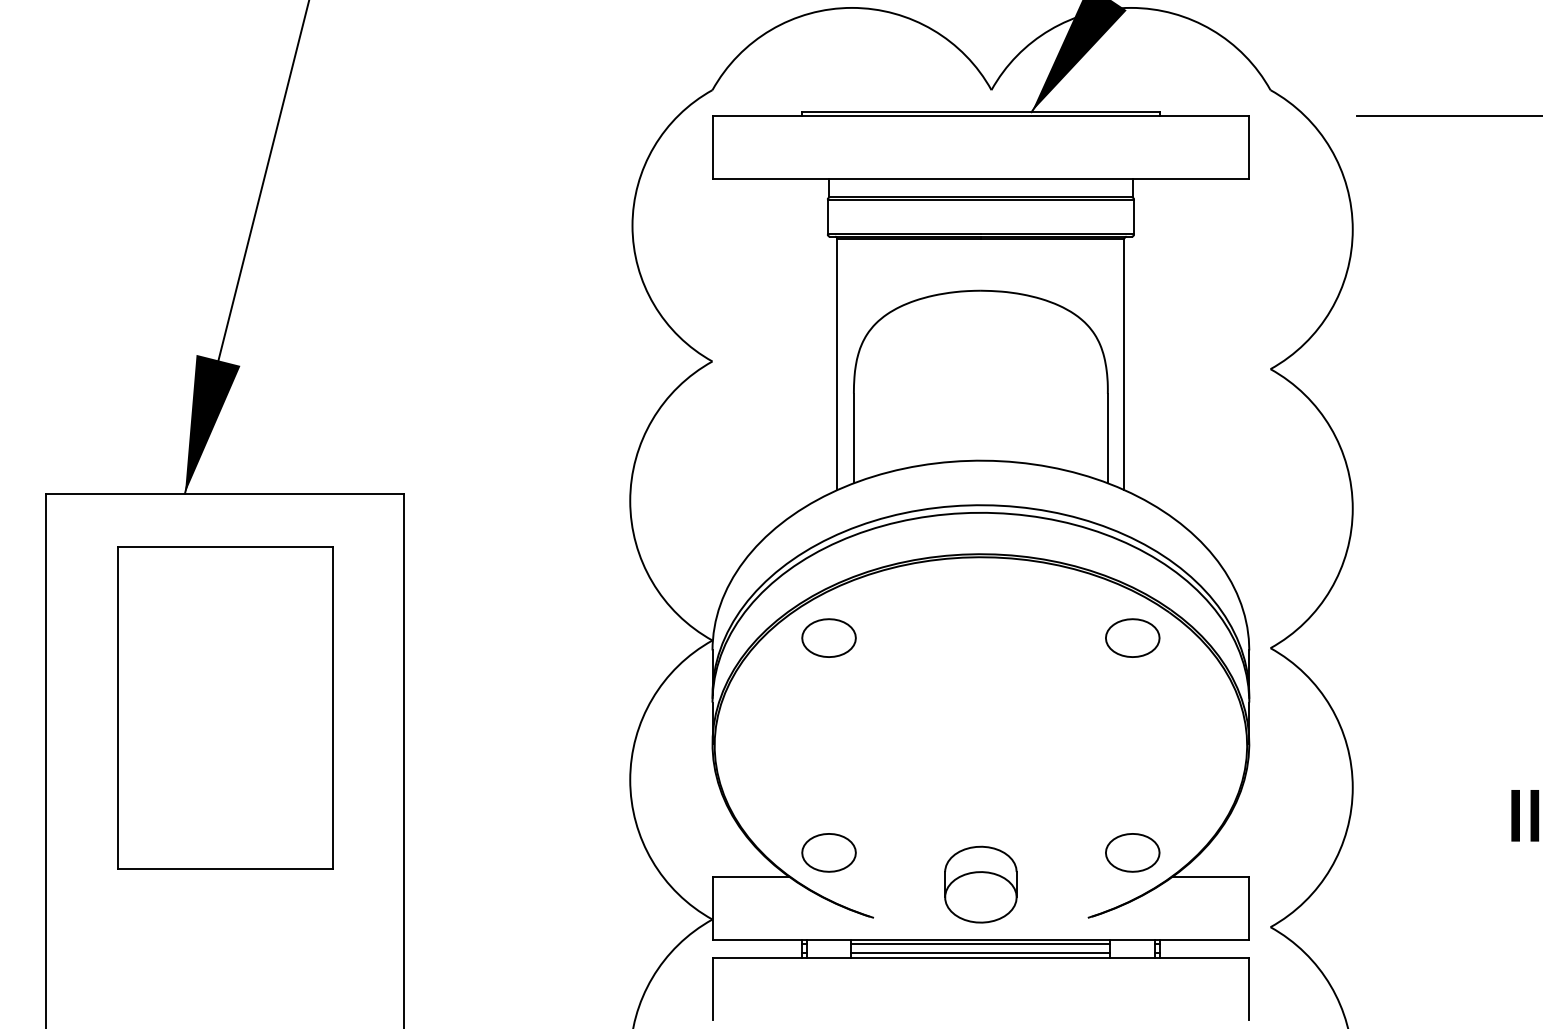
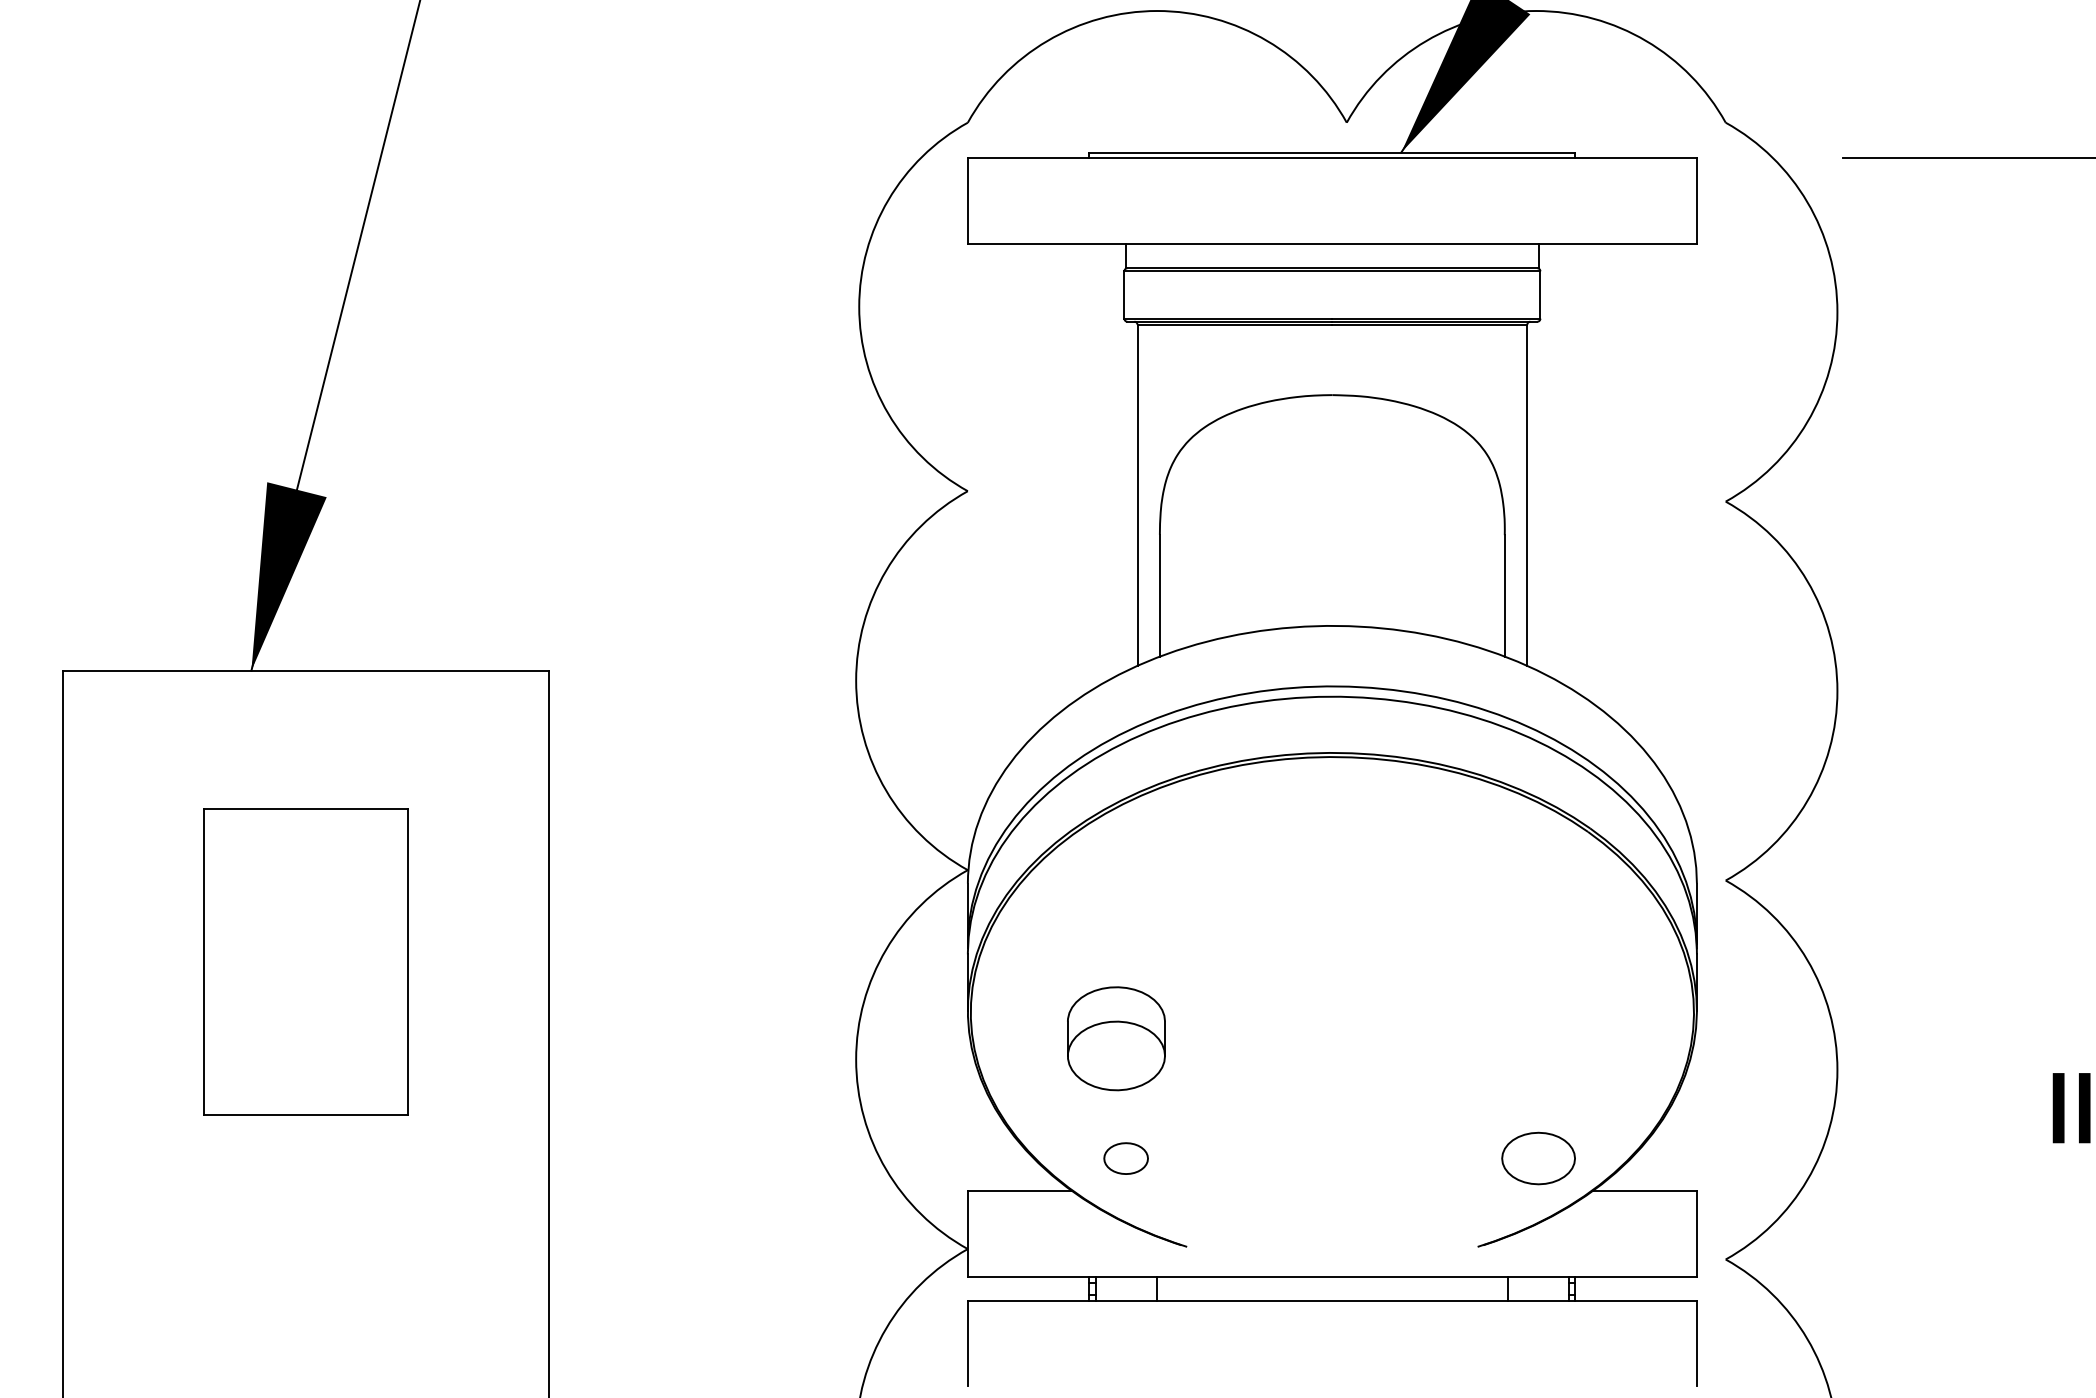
part: (828, 637) -> (1125, 866), removed
part: (1132, 637) -> (1538, 866), removed
part: (225, 707) -> (306, 961), size x0.7
part: (828, 852) -> (1125, 1158), size x0.6
part: (980, 884) -> (1115, 1038), moved
line: (980, 944) -> (1331, 1282), removed
line: (980, 953) -> (1331, 1295), removed

